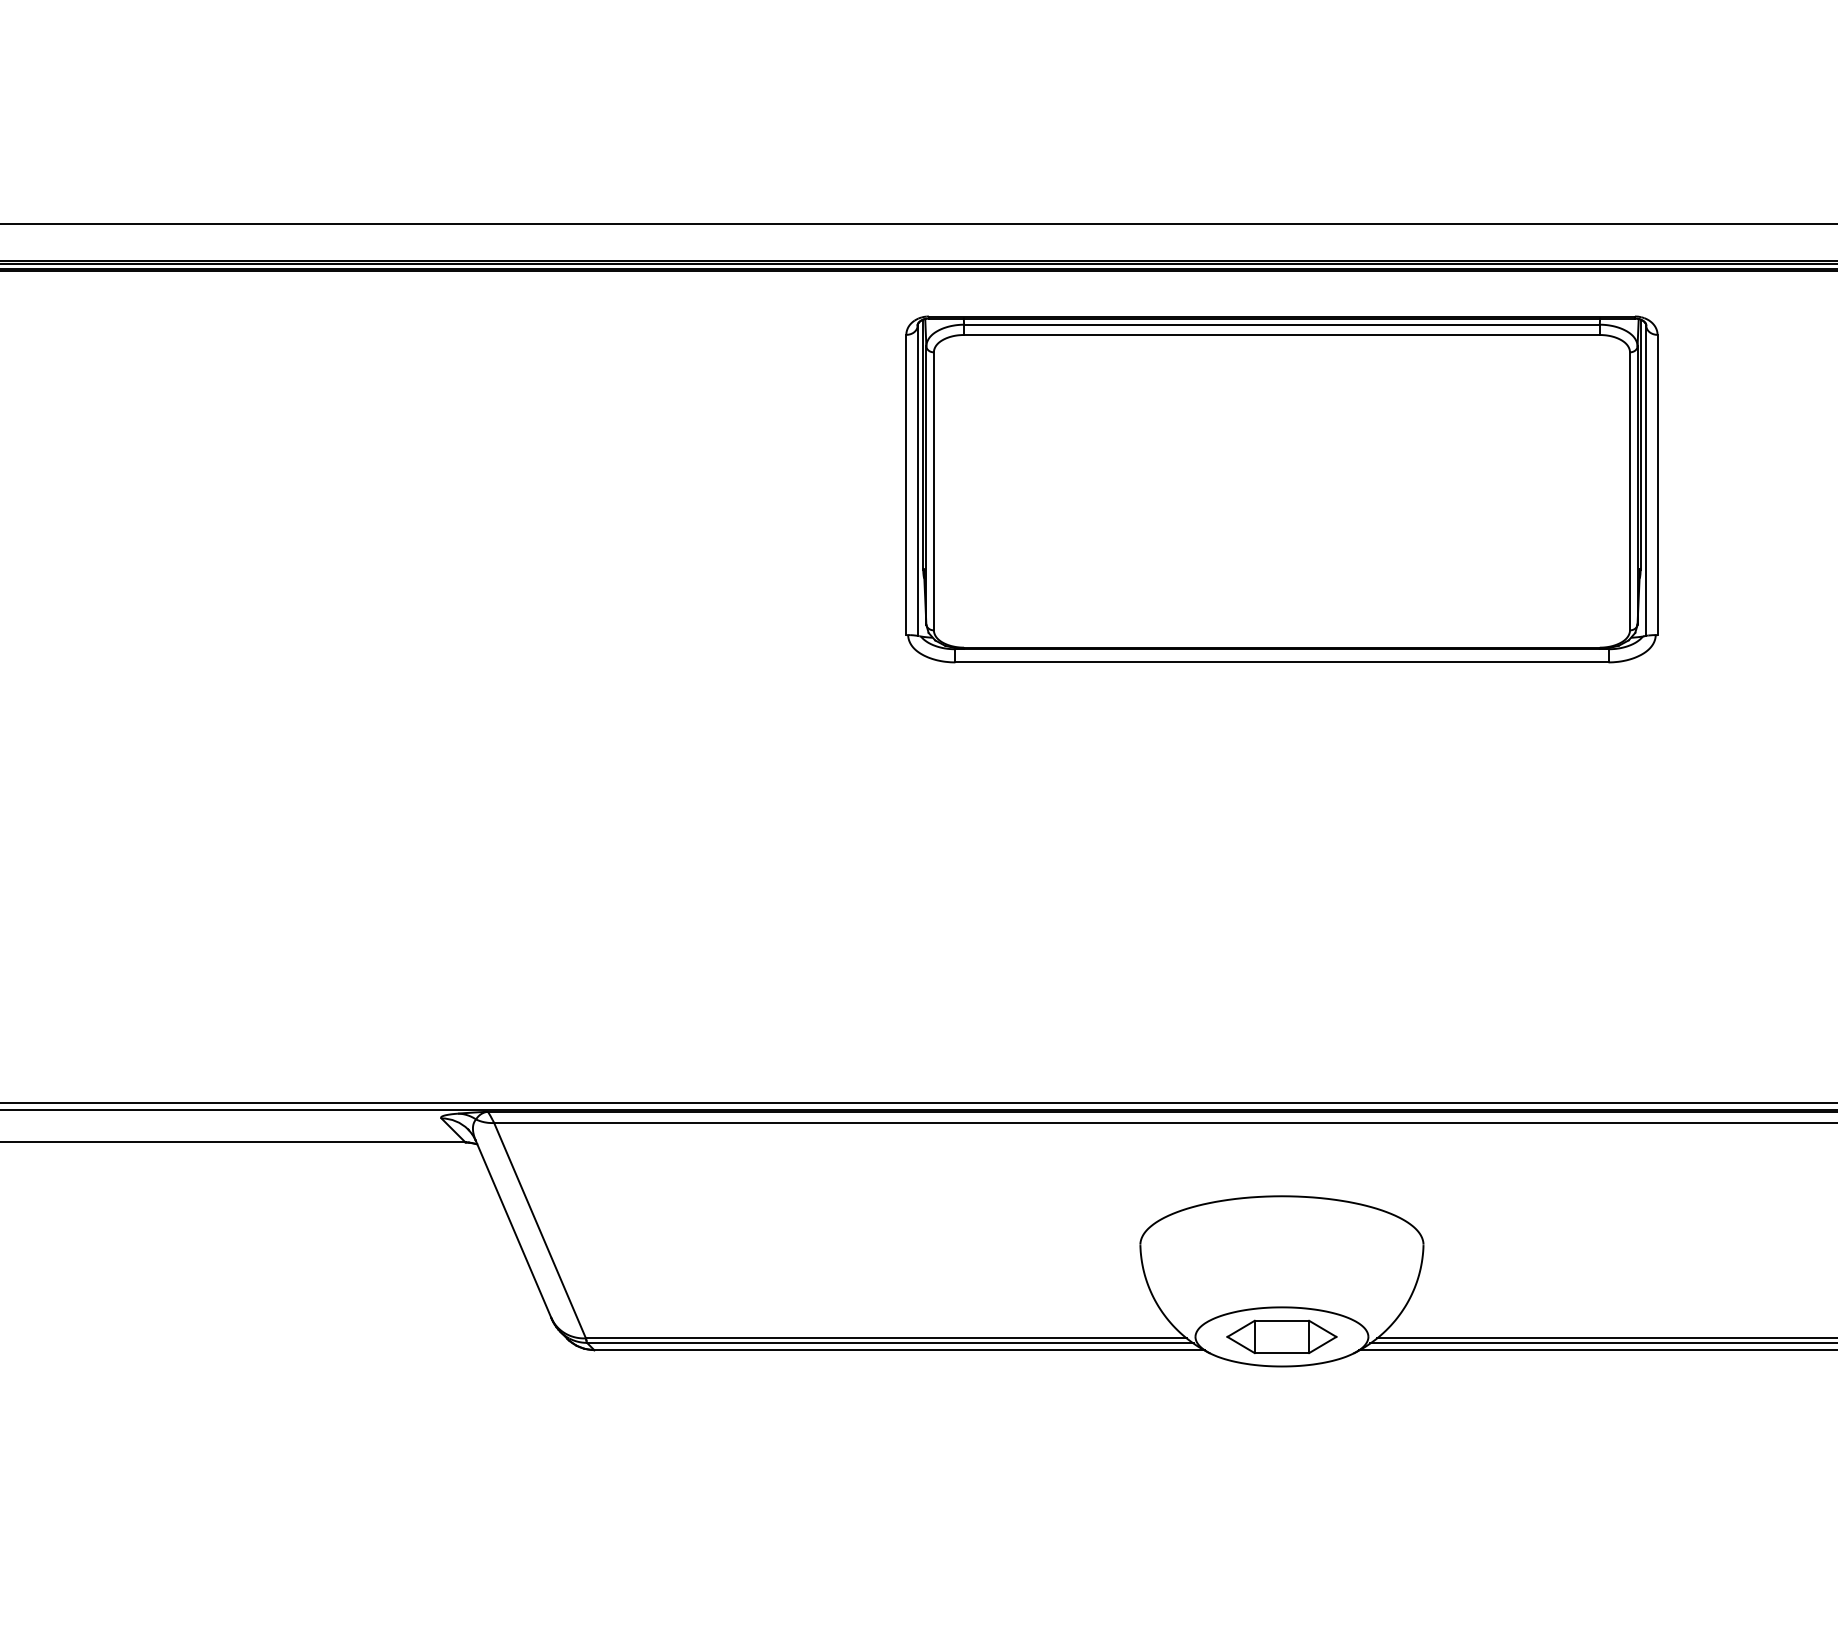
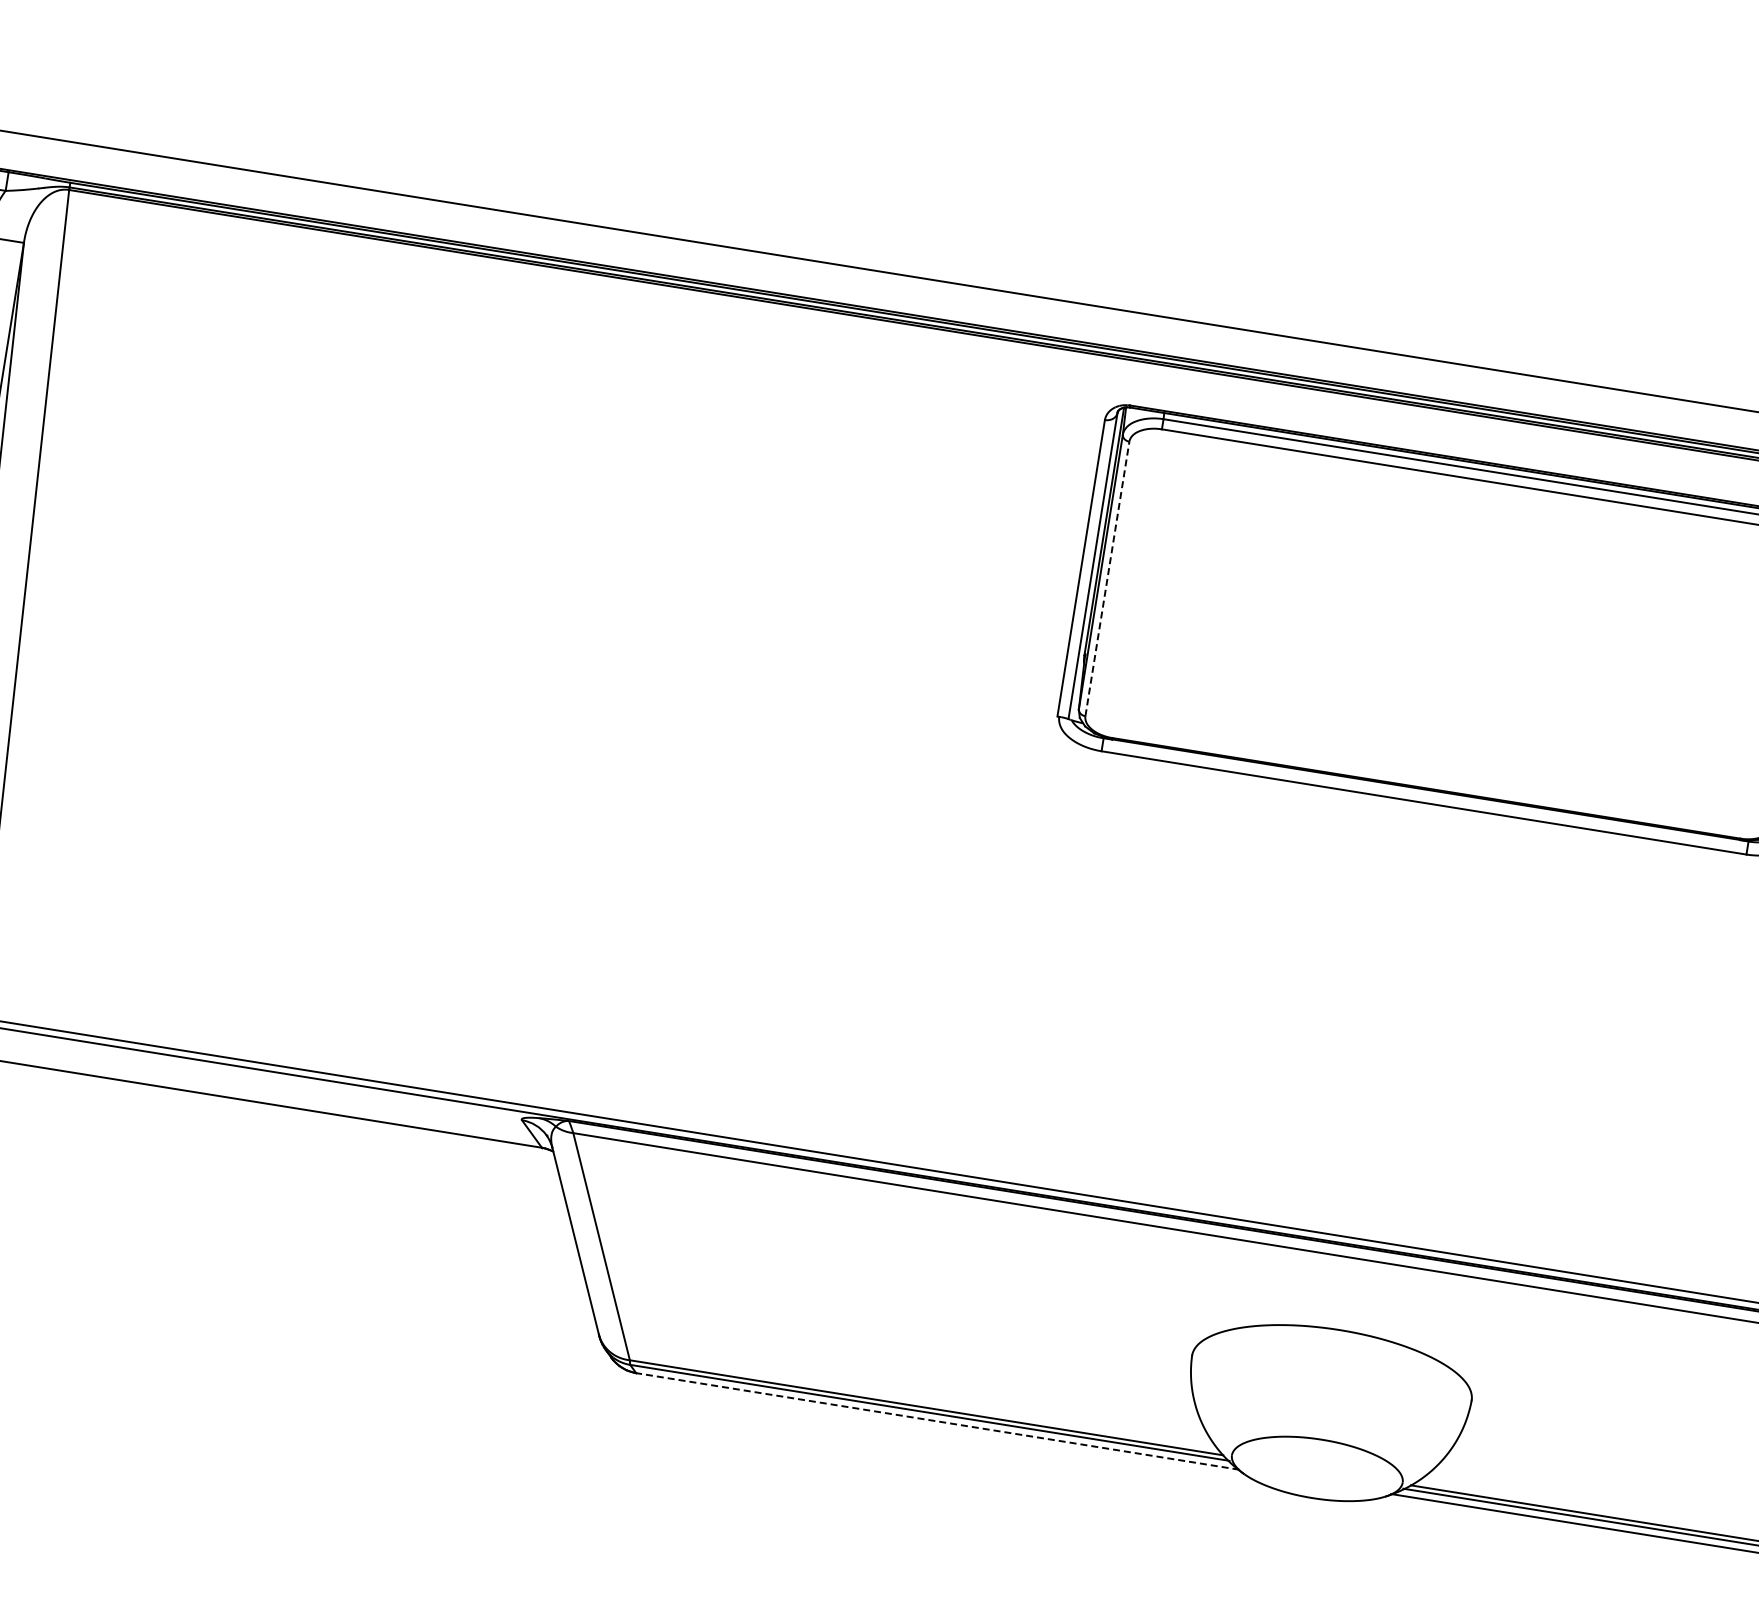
line: (933, 490) -> (1107, 578), solid -> dashed
part: (1281, 1336) -> (1316, 1468), removed
line: (899, 1350) -> (937, 1421), solid -> dashed

